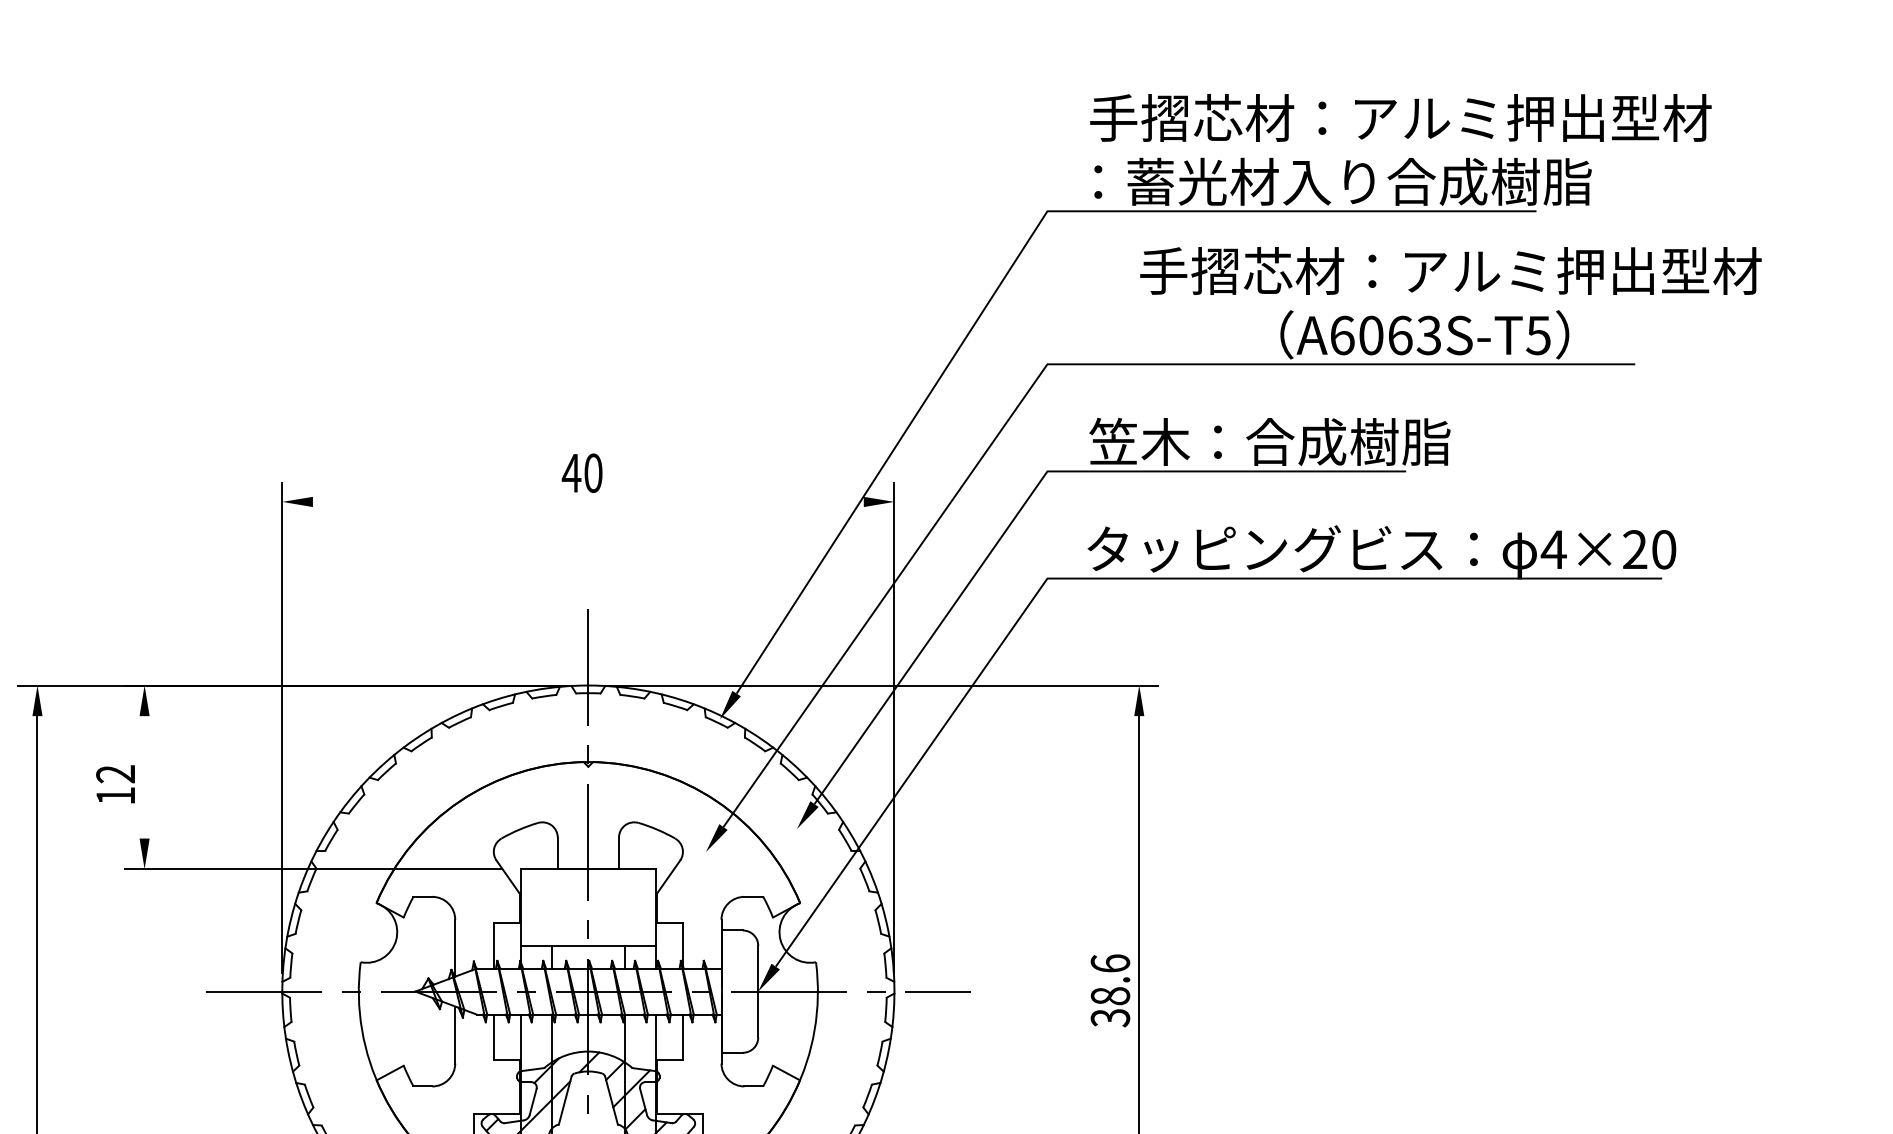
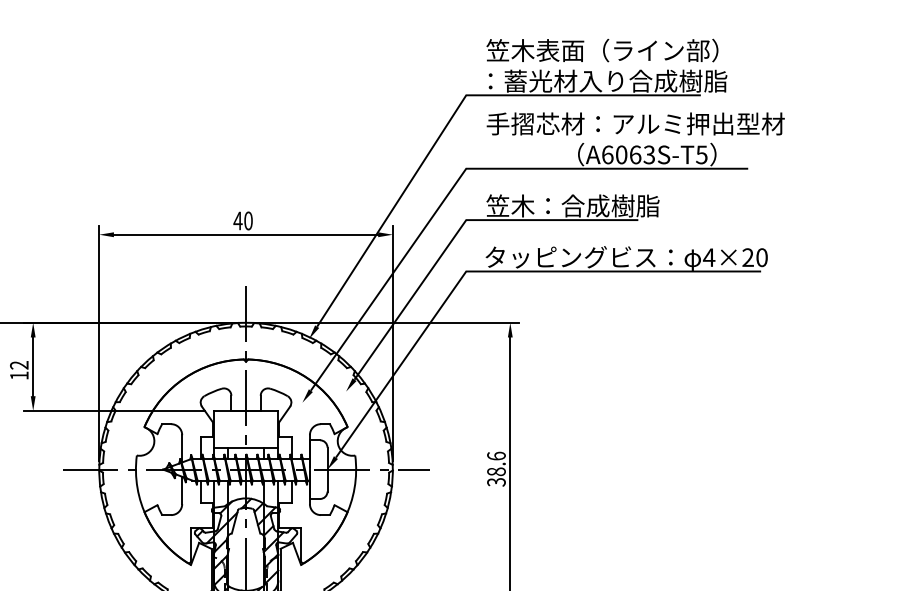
text: (1400, 117) -> (635, 50), 手摺芯材：アルミ押出型材 -> 笠木表面（ライン部）
text: (1450, 270) -> (635, 123), moved
line: (587, 501) -> (245, 234), added
line: (145, 776) -> (33, 366), added

